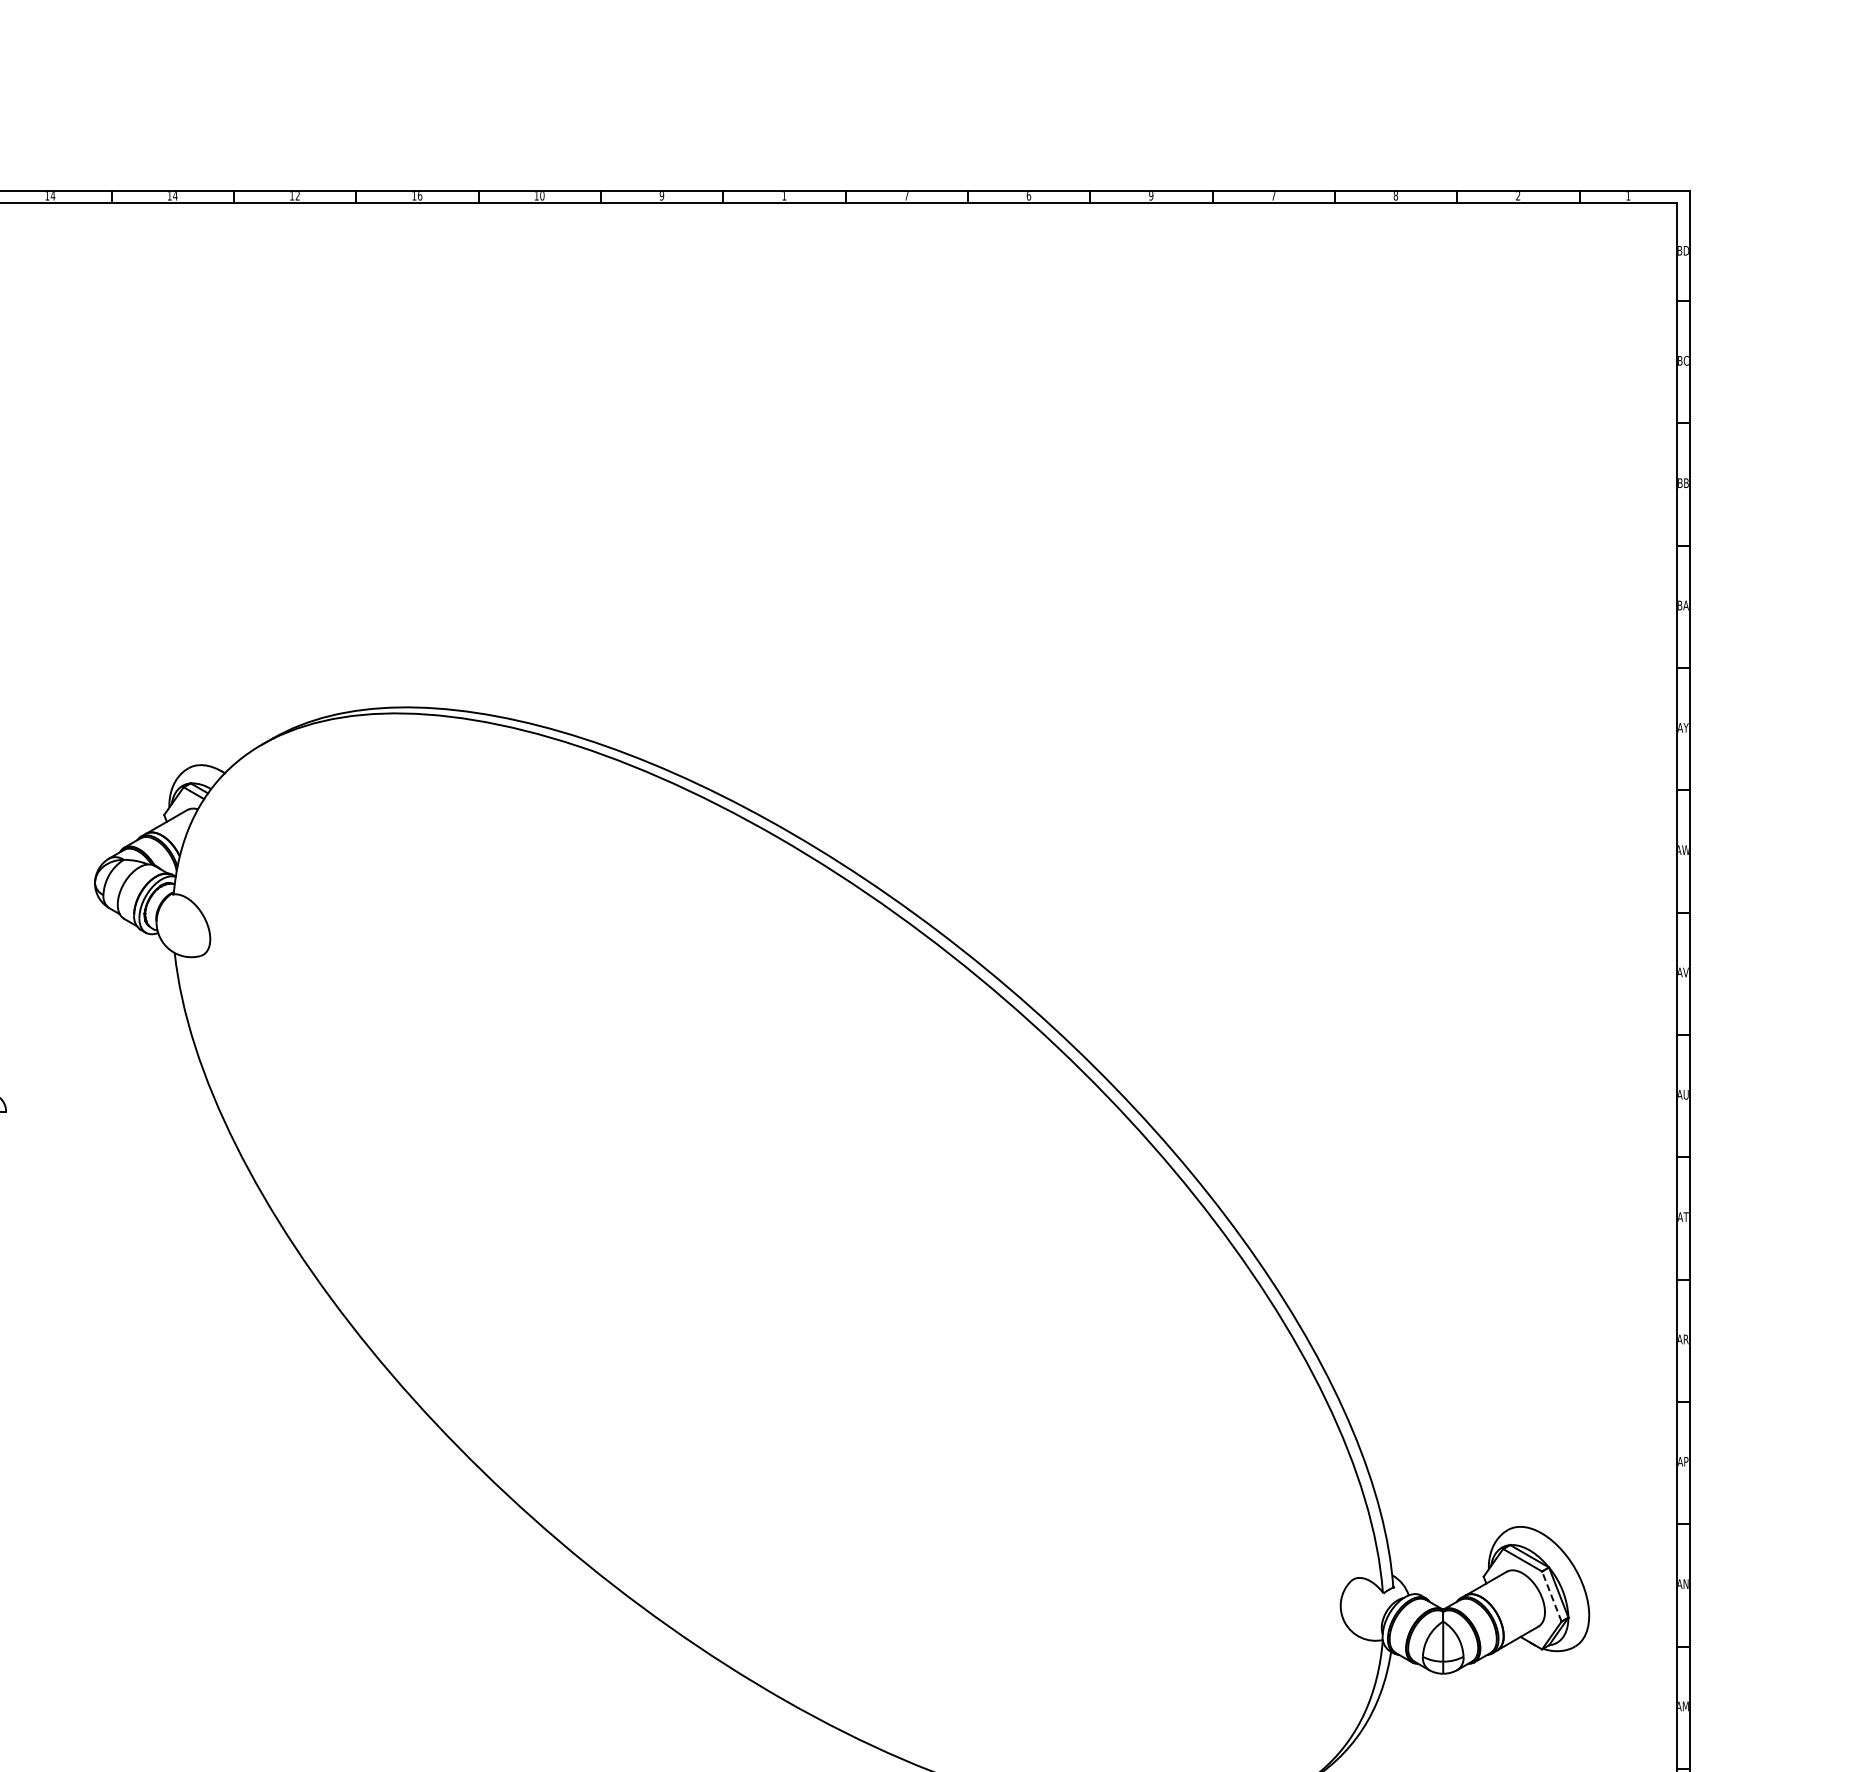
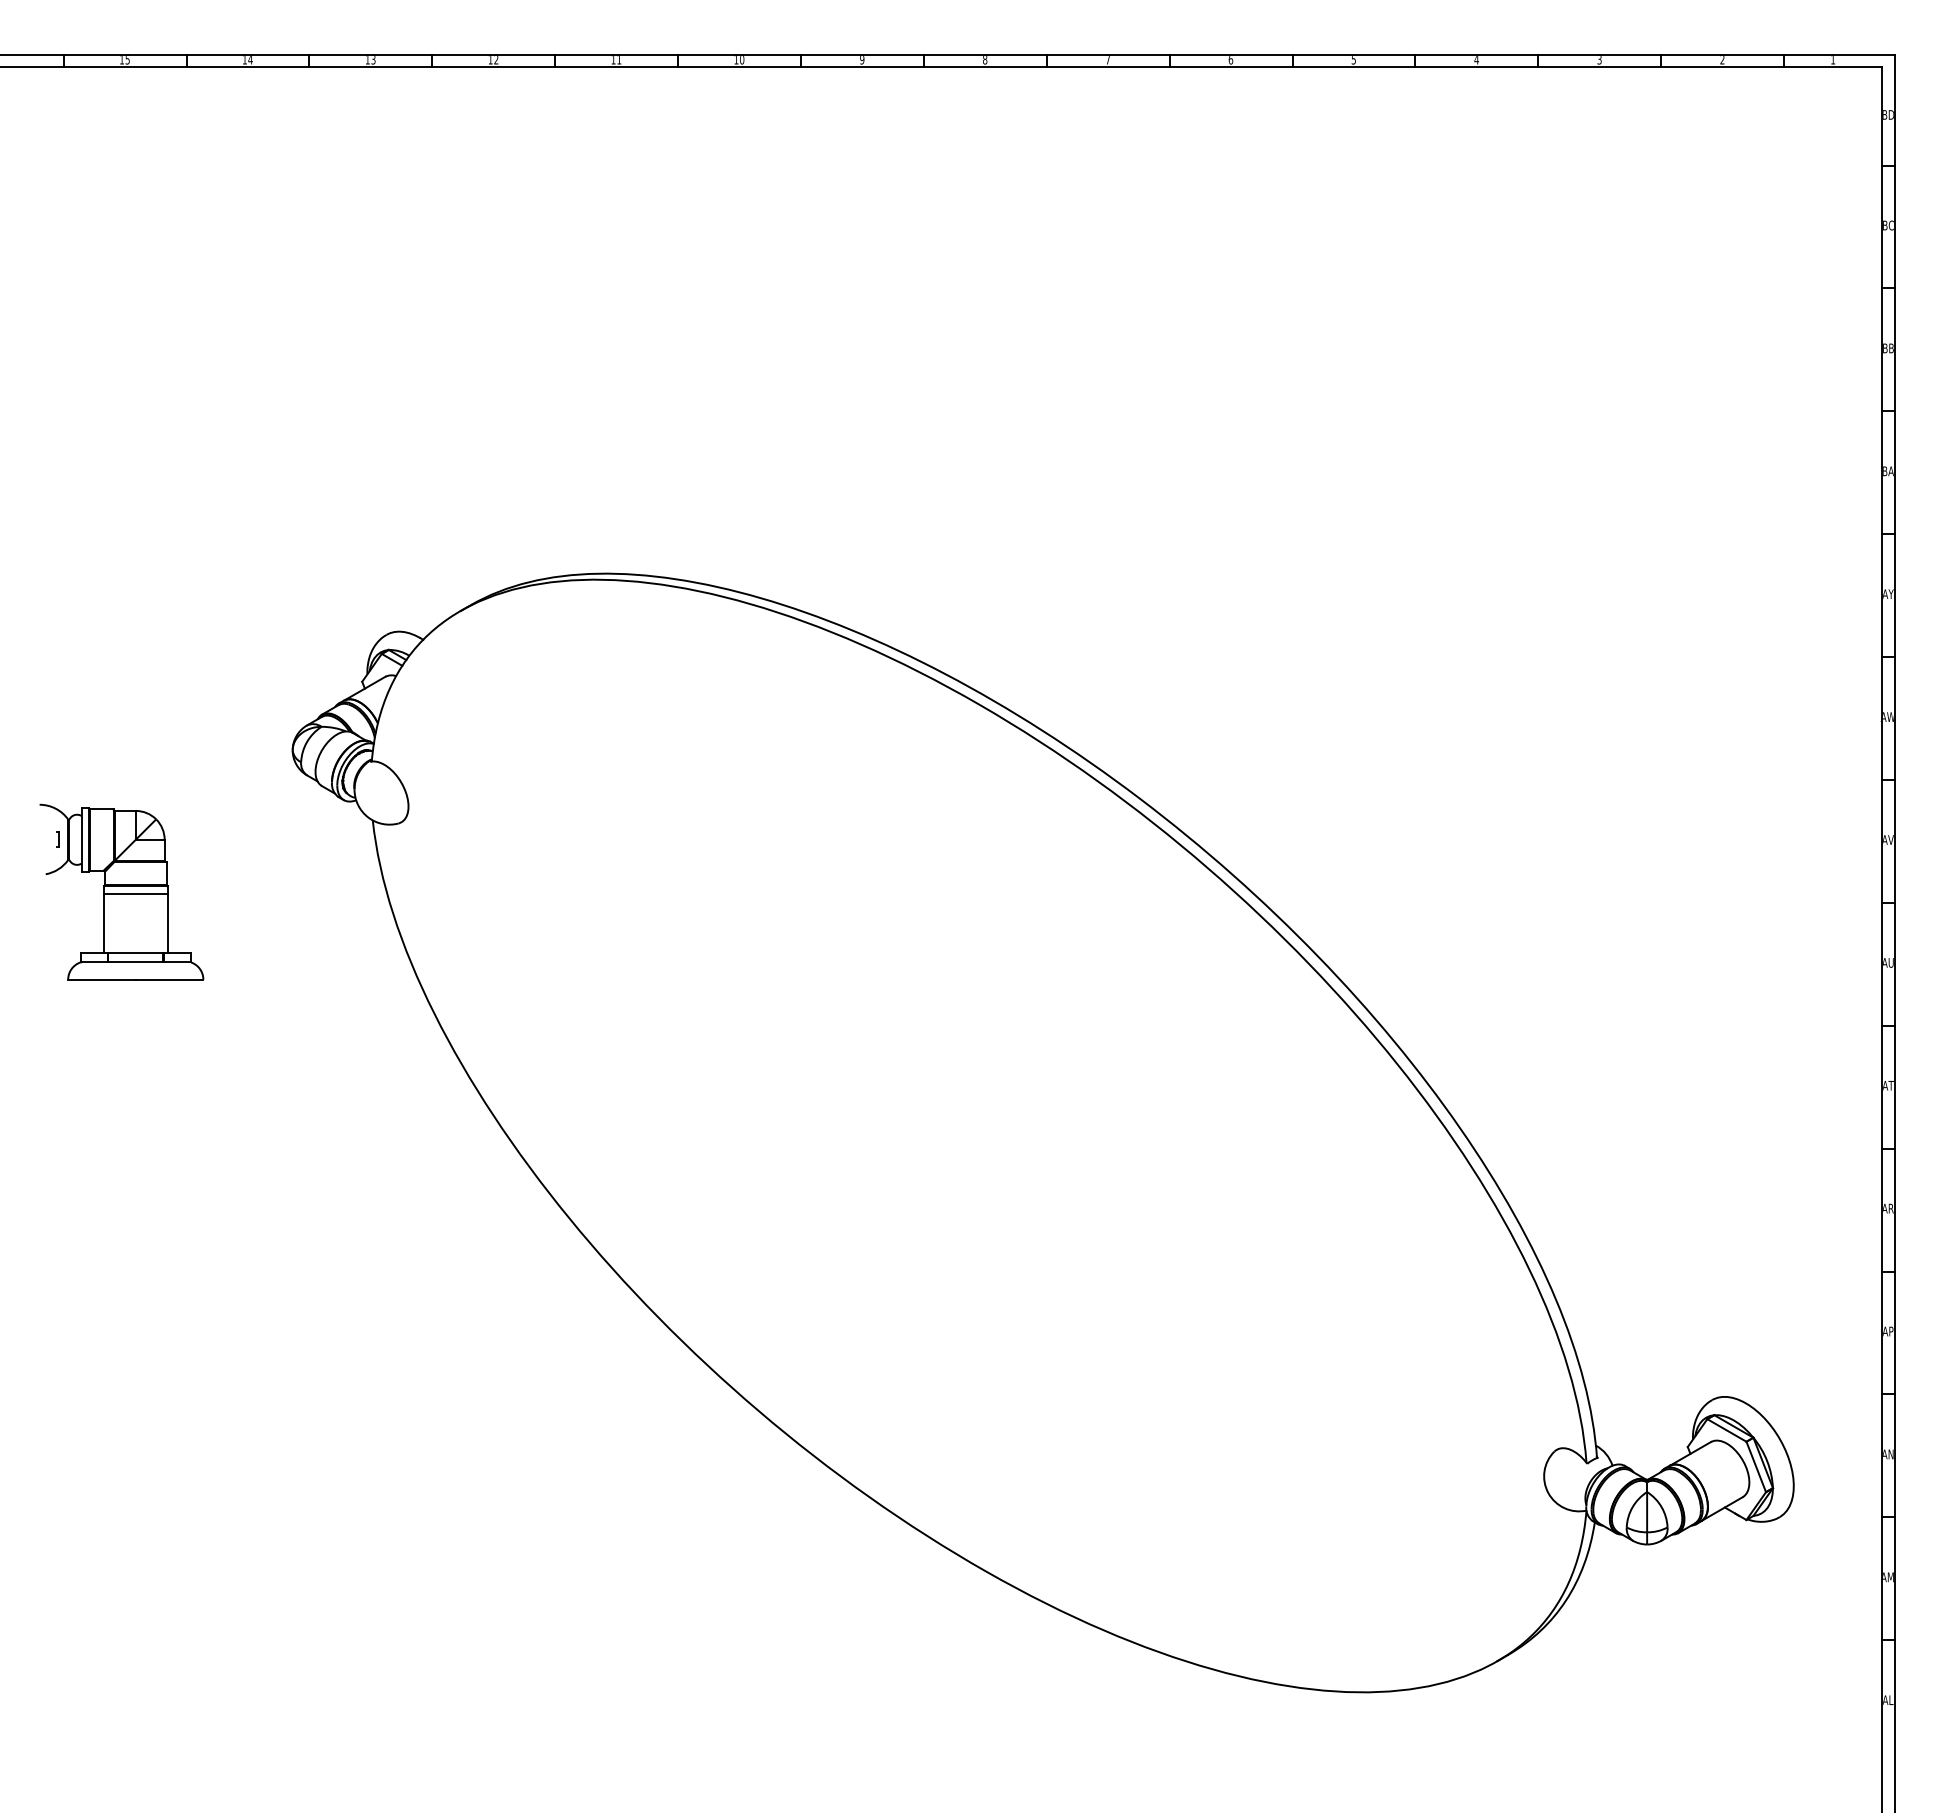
text: (175, 196) -> (373, 60), 14 -> 13
text: (420, 196) -> (619, 60), 16 -> 11
text: (784, 196) -> (985, 60), 1 -> 8
text: (1150, 196) -> (1353, 60), 9 -> 5
text: (1273, 196) -> (1476, 60), 7 -> 4
text: (1395, 196) -> (1599, 60), 8 -> 3
line: (1552, 1596) -> (1756, 1466), dashed -> solid

